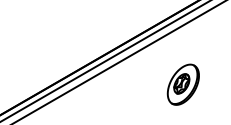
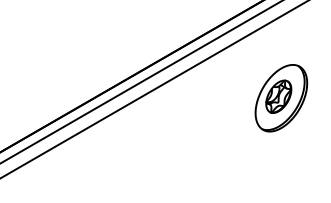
part: (182, 84) -> (279, 97), moved

